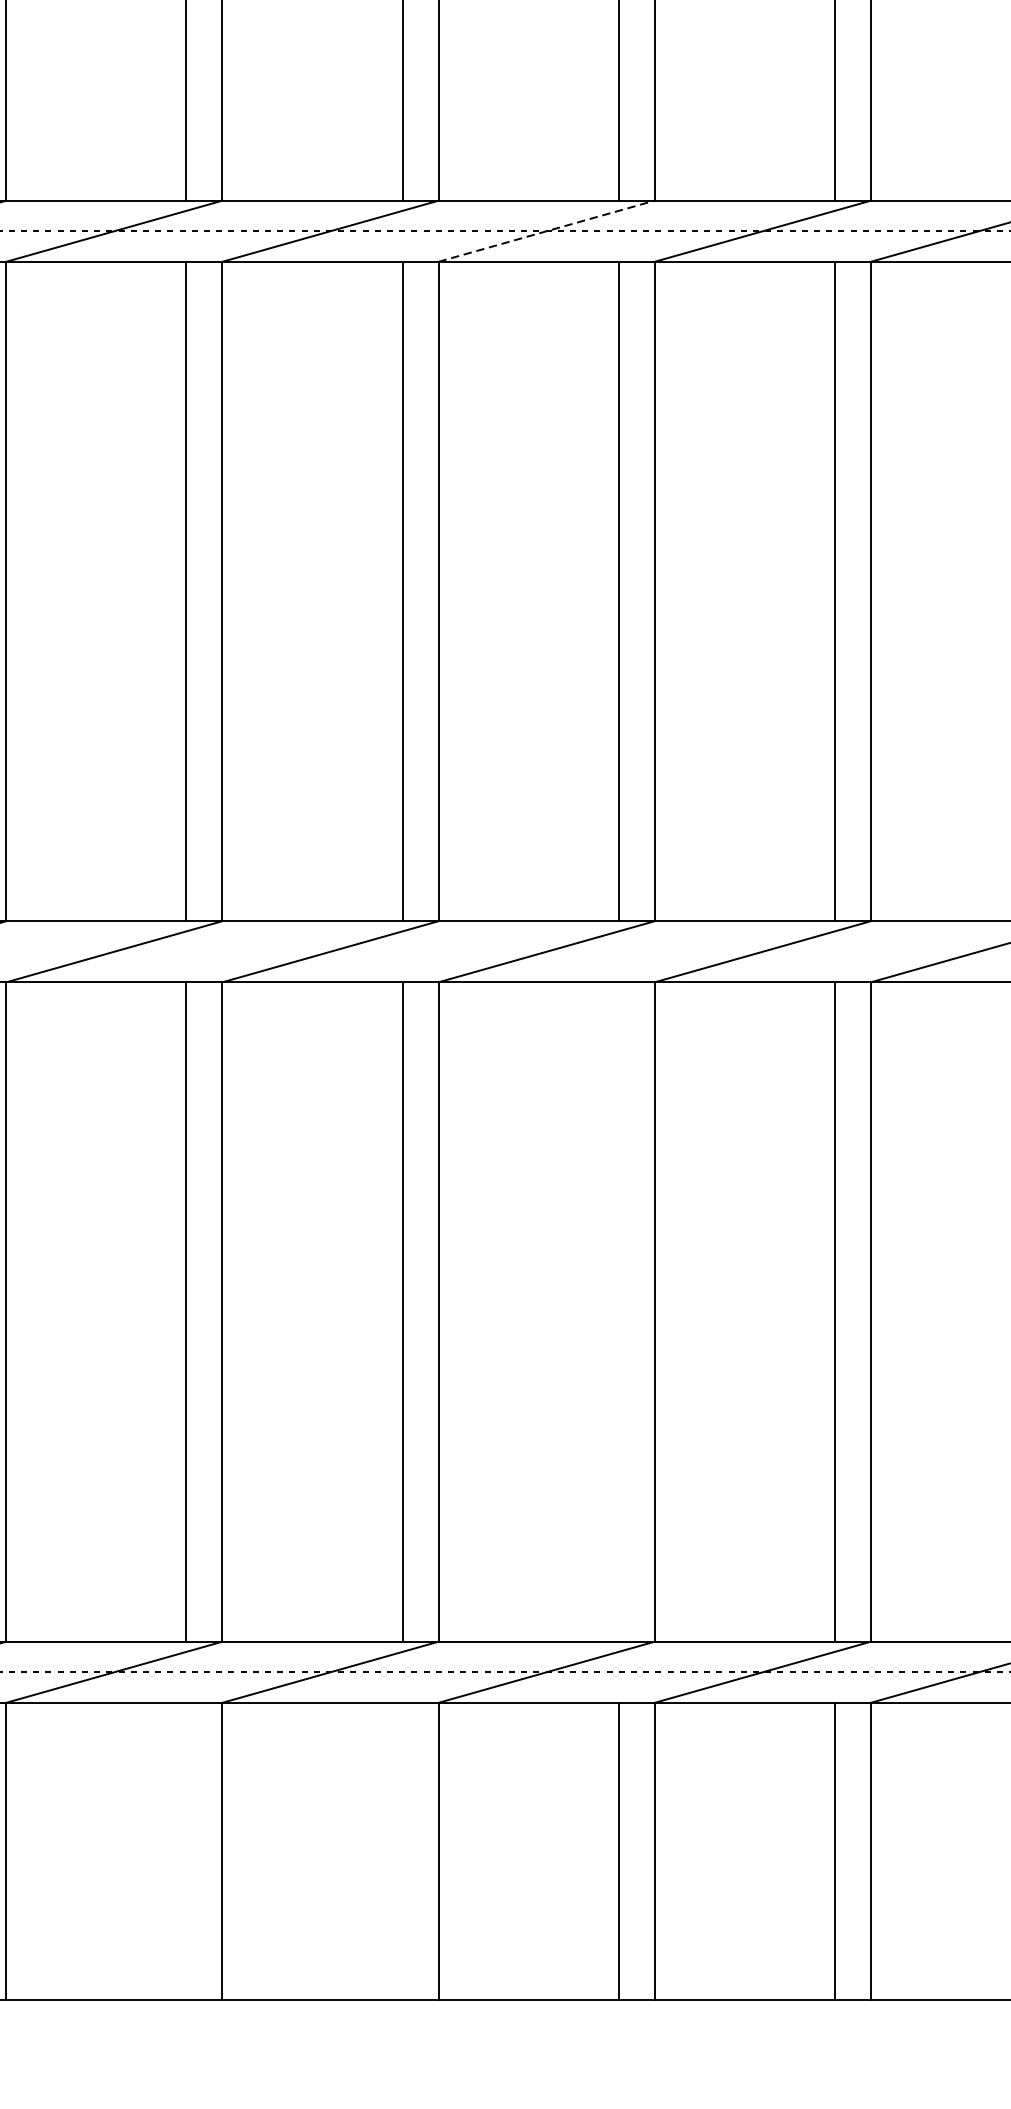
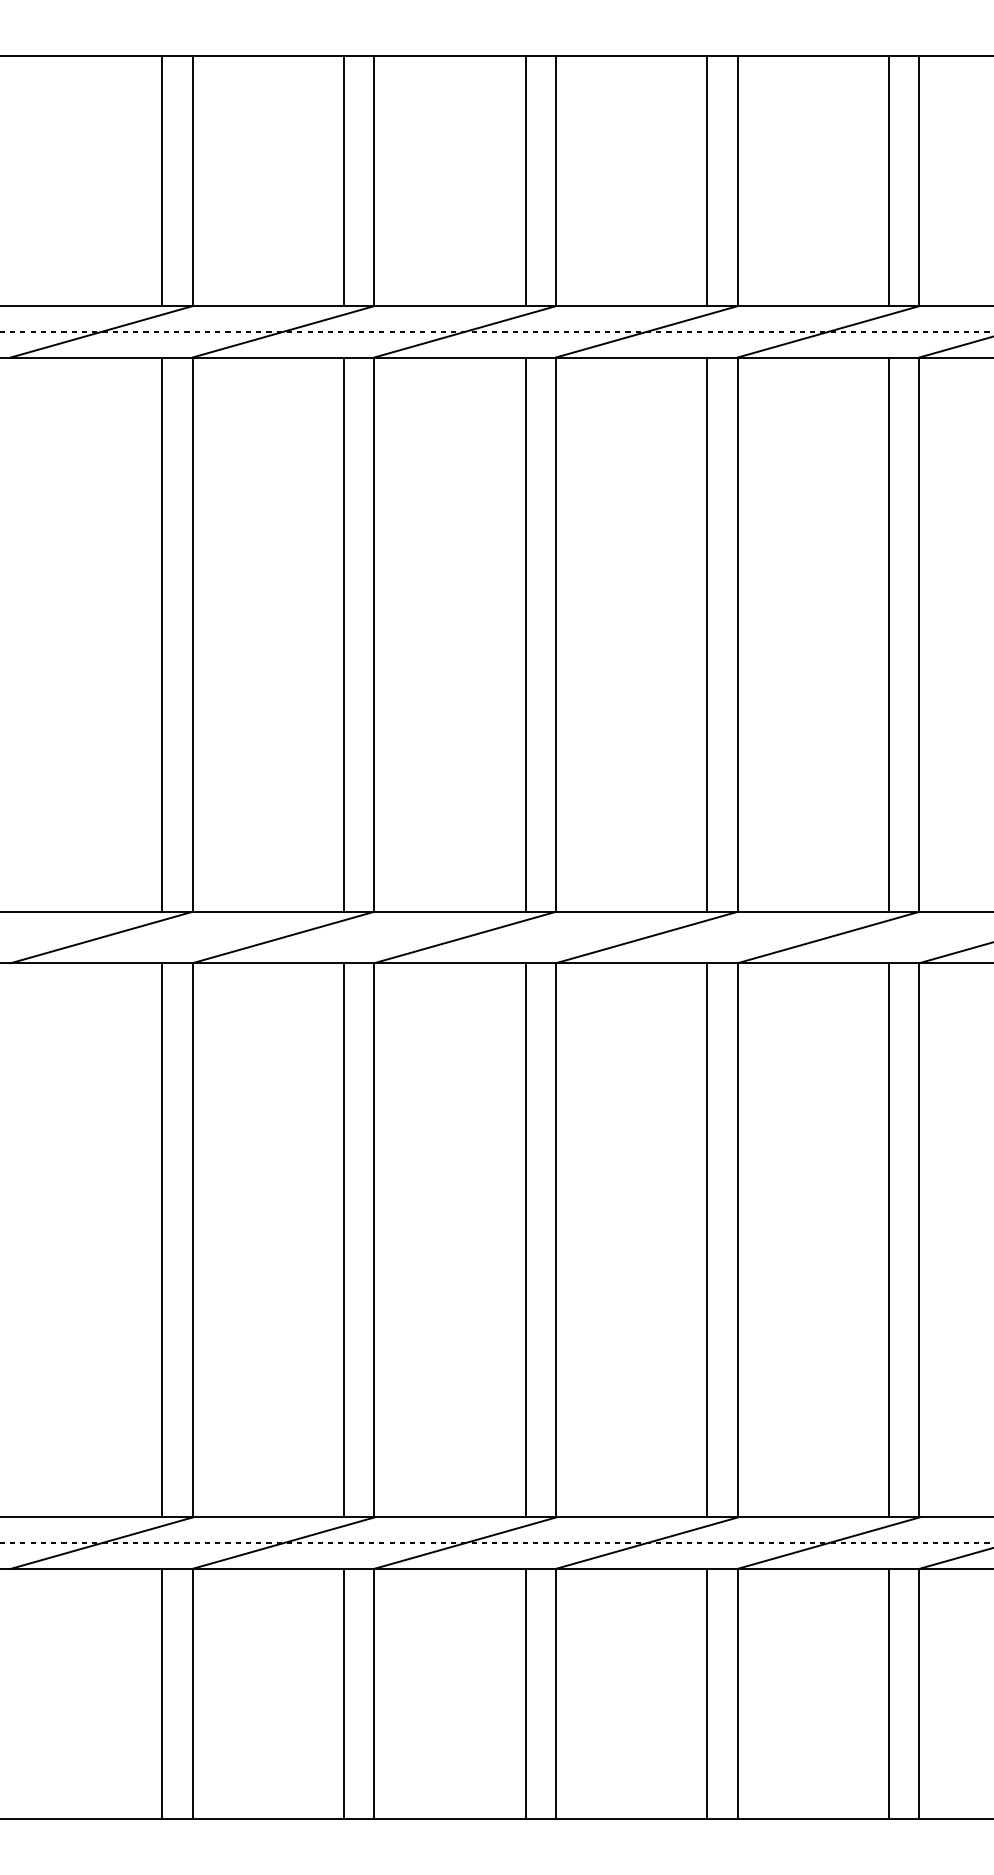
line: (547, 230) -> (647, 331), dashed -> solid
line: (618, 1312) -> (707, 1240), added
line: (186, 1851) -> (344, 1693), added
line: (402, 1851) -> (525, 1693), added

